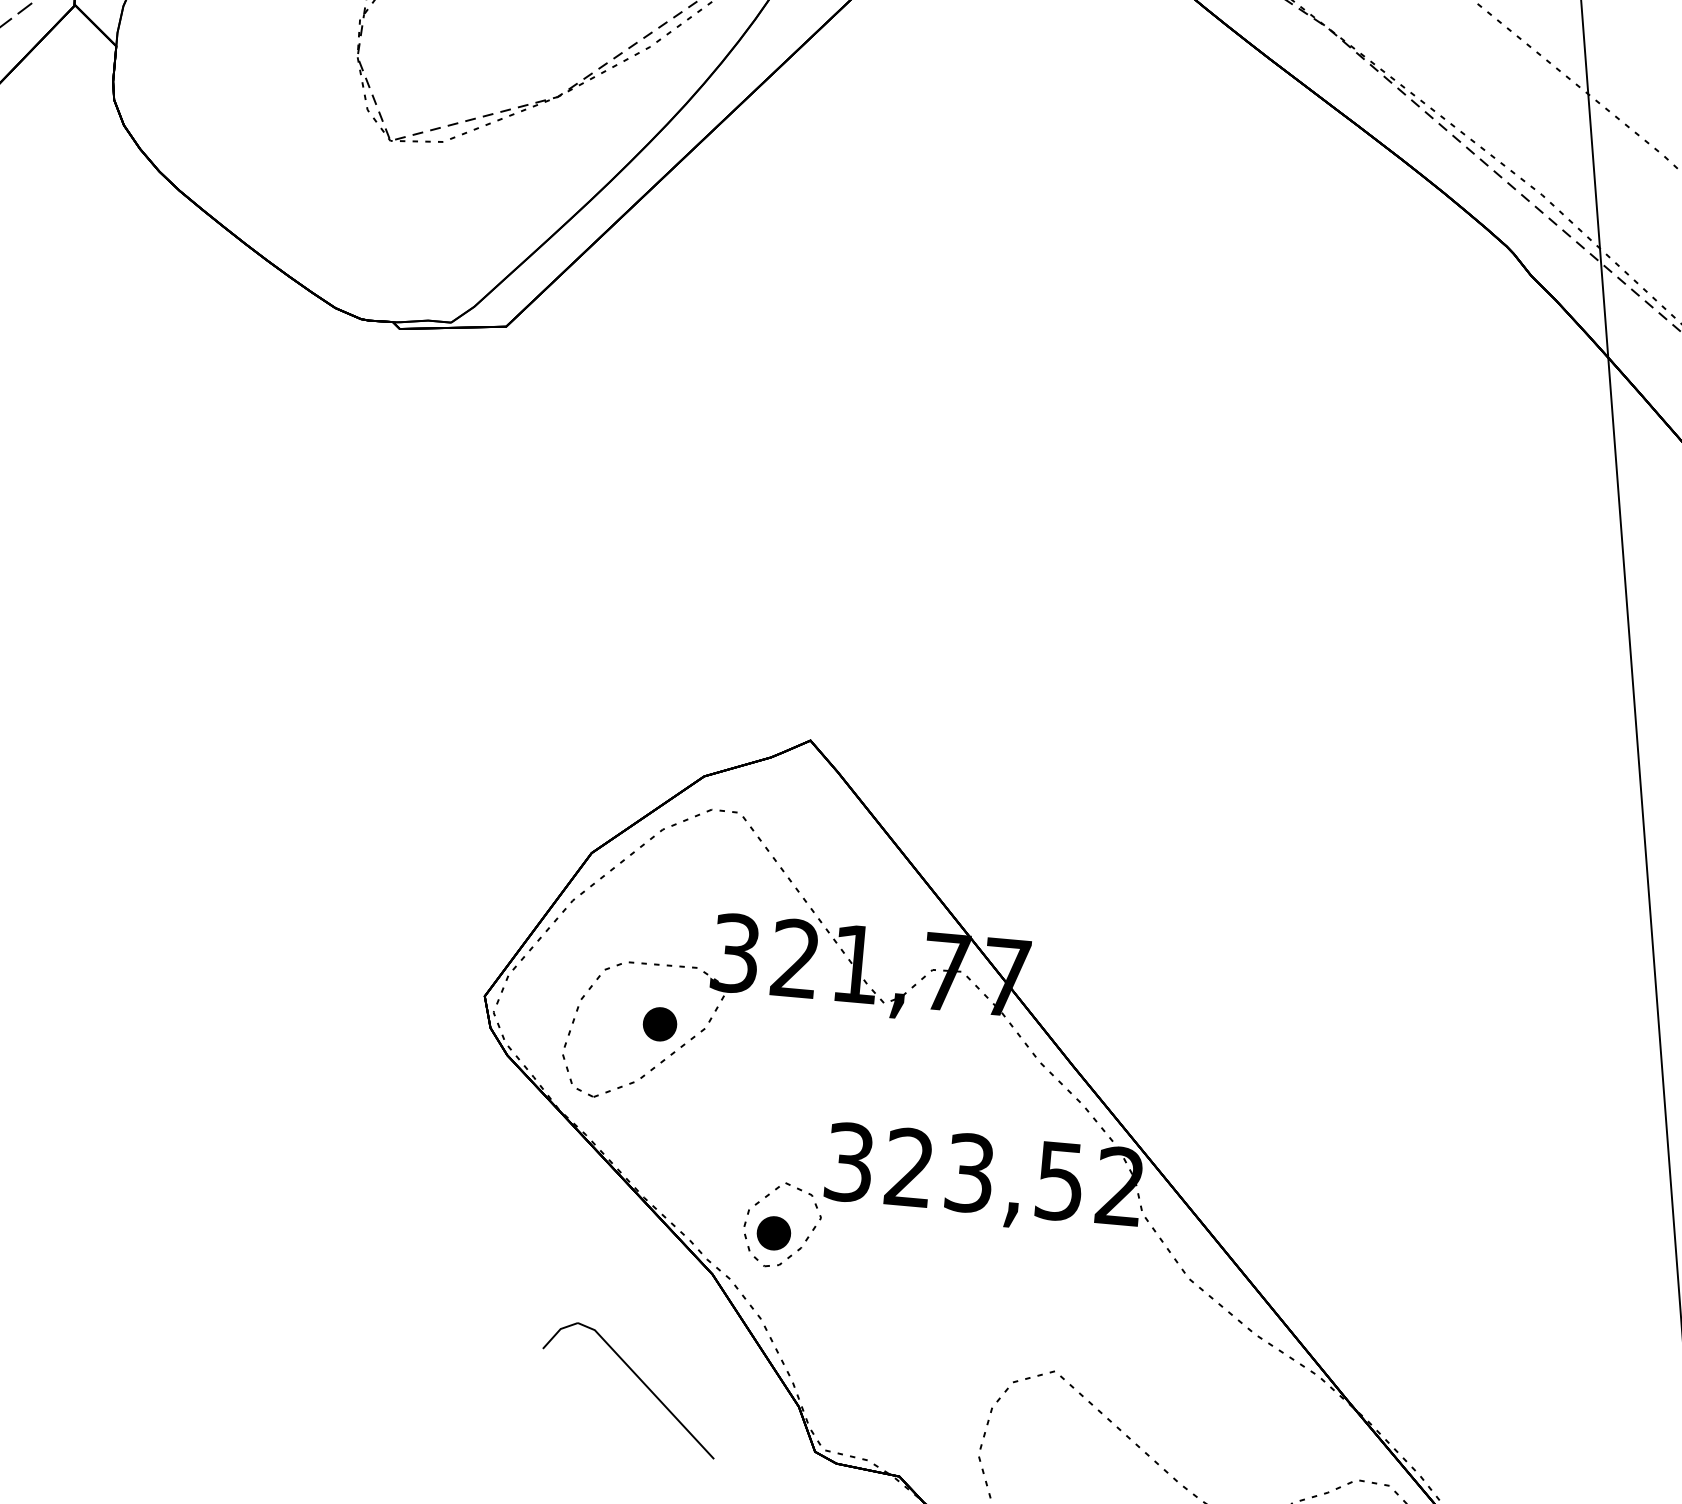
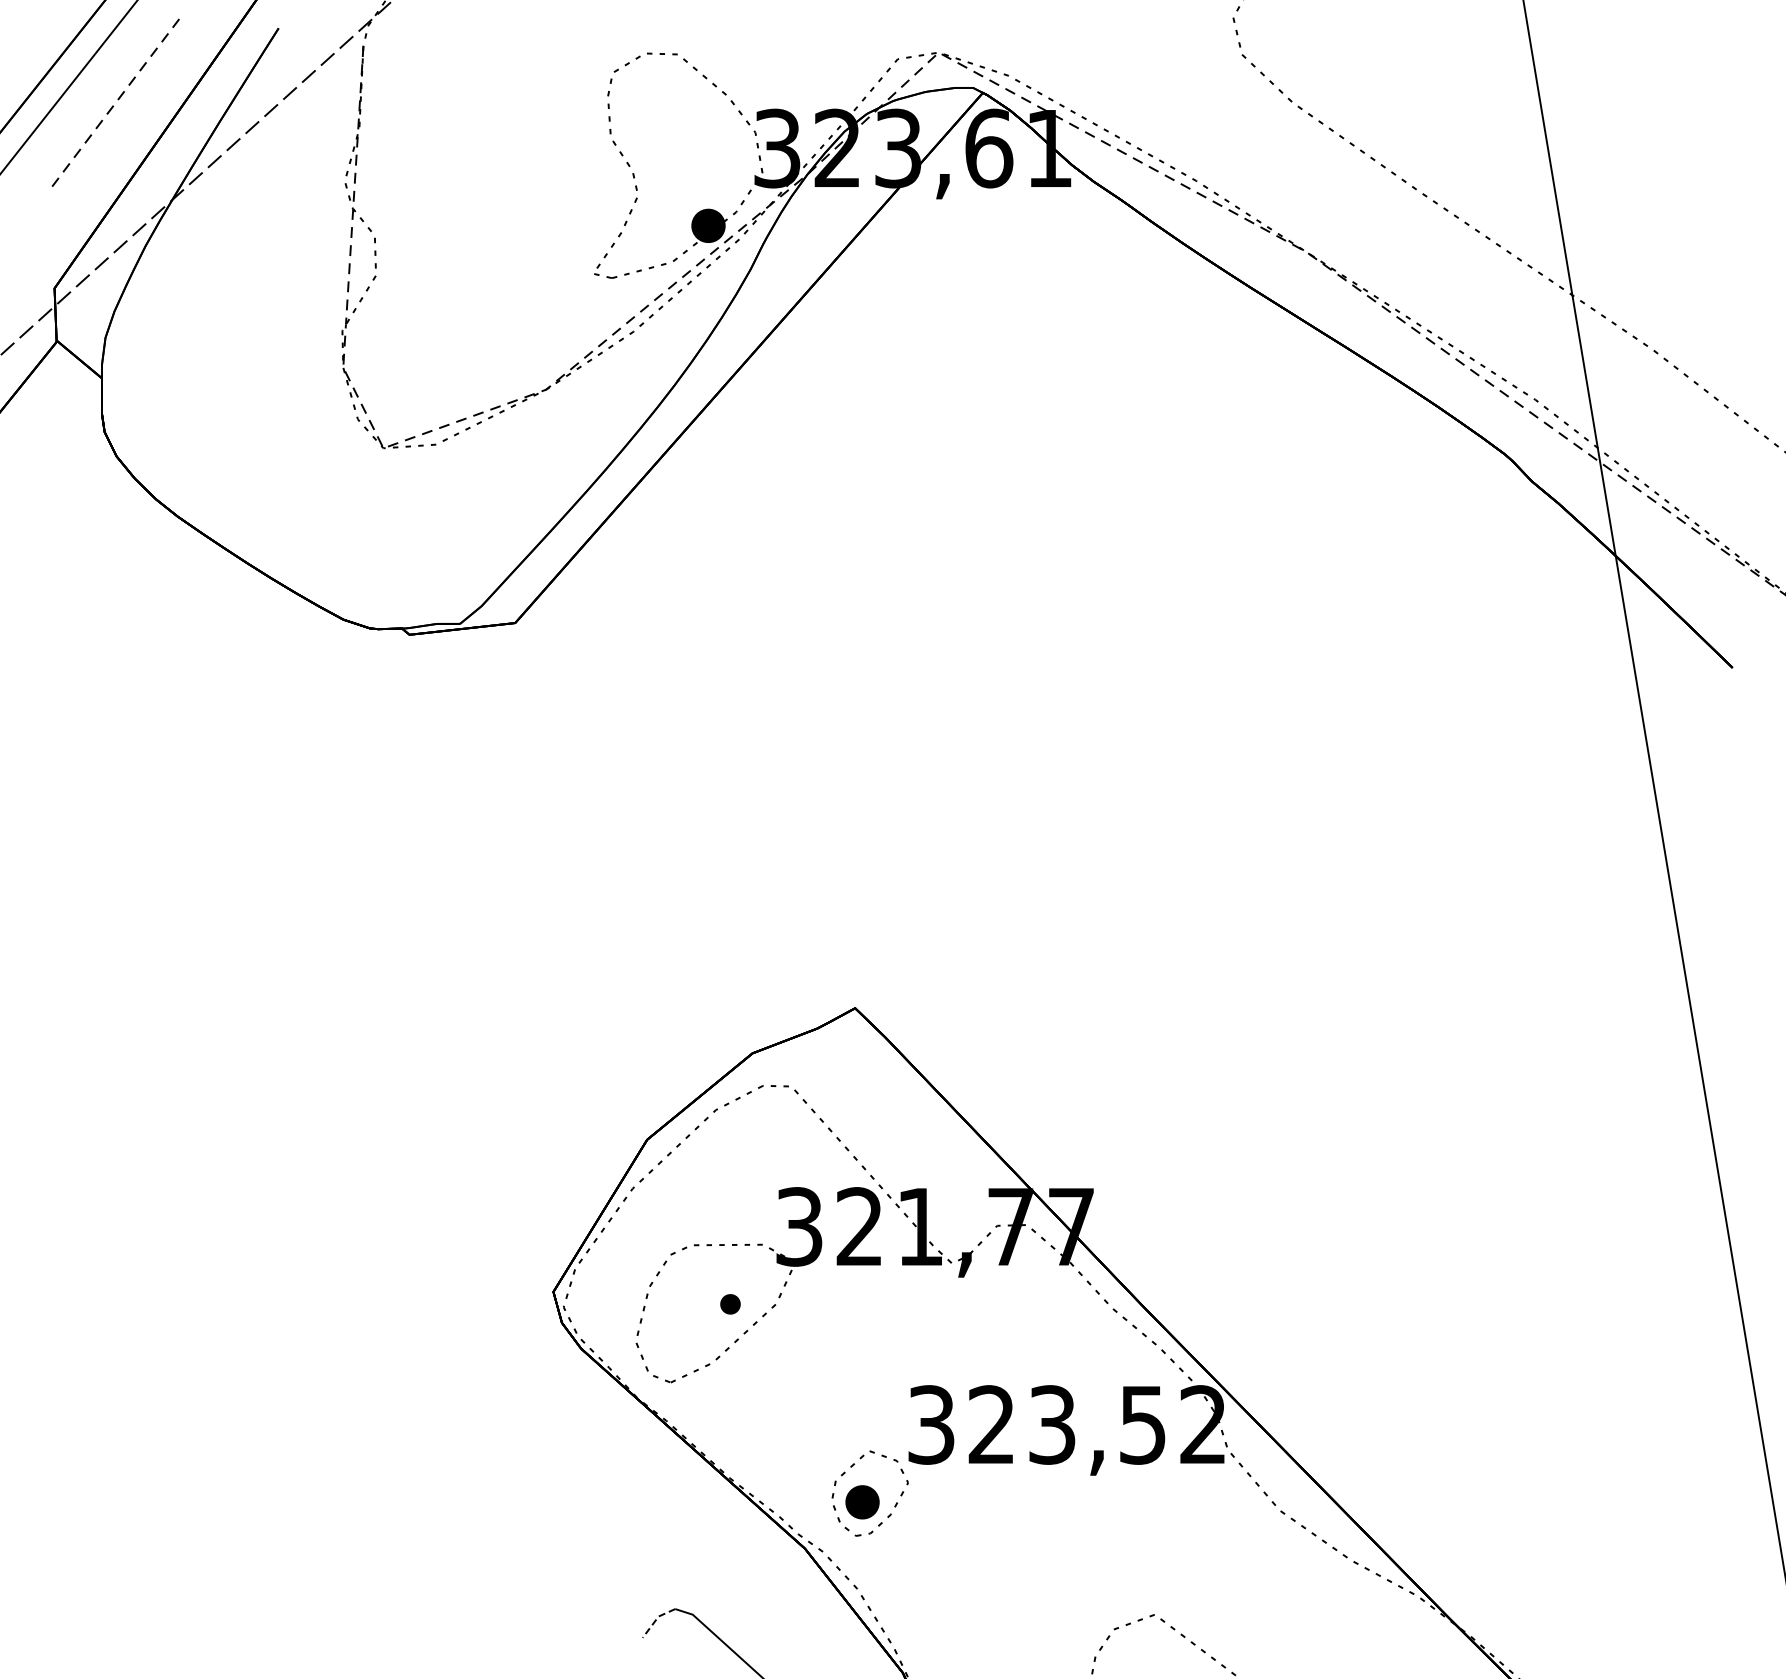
part: (660, 1024) -> (730, 1304), size x0.6
line: (558, 1331) -> (656, 1619), solid -> dashed

